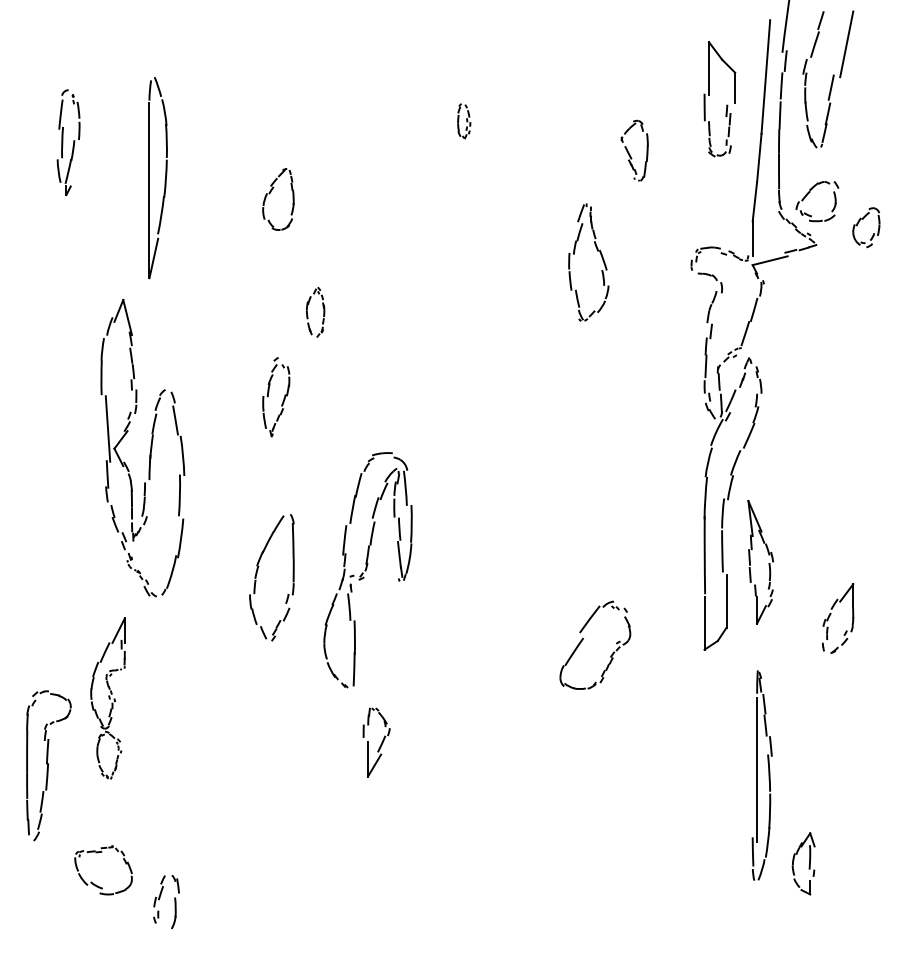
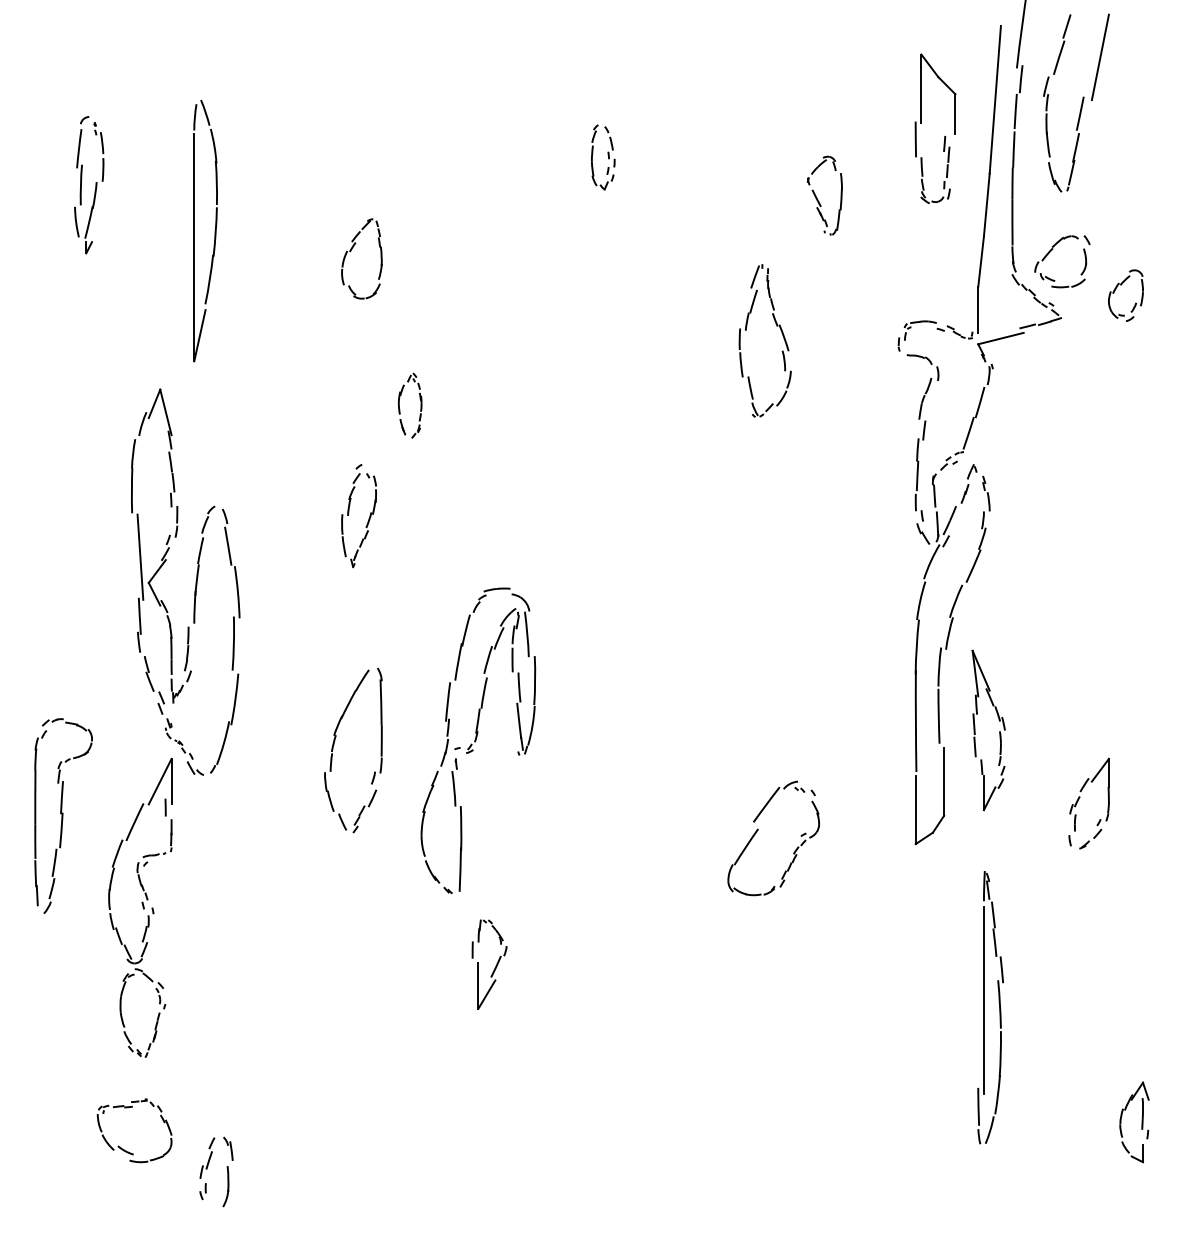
part: (464, 121) -> (603, 157), size x1.43
part: (108, 698) -> (140, 907), size x1.43
part: (48, 765) -> (63, 815), moved
part: (809, 863) -> (1141, 1122), moved

